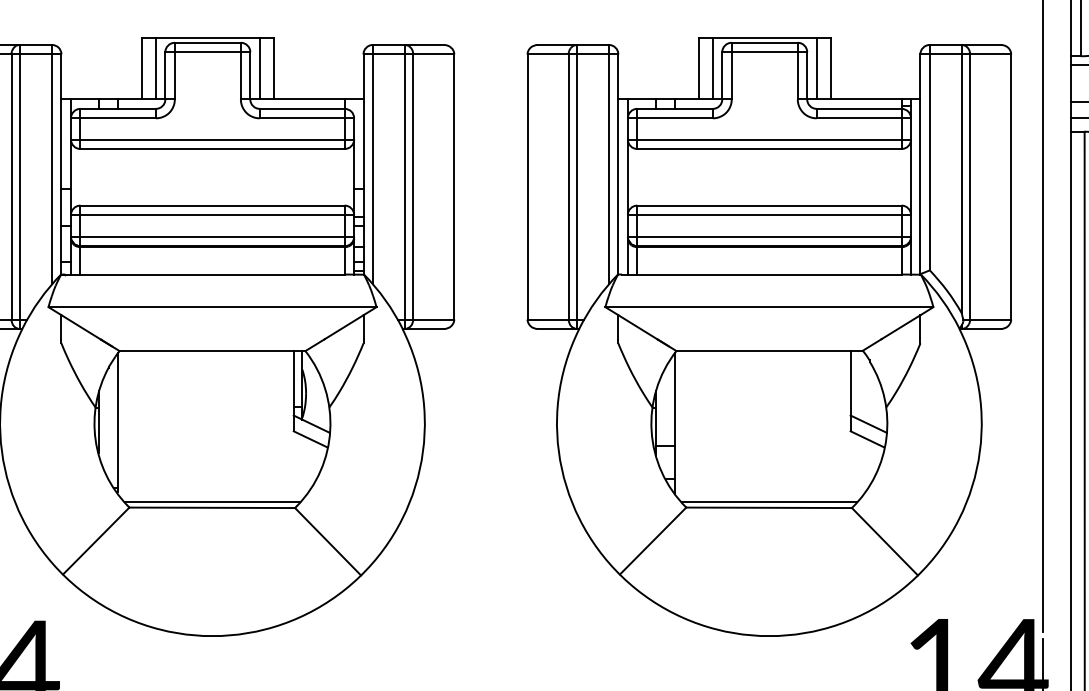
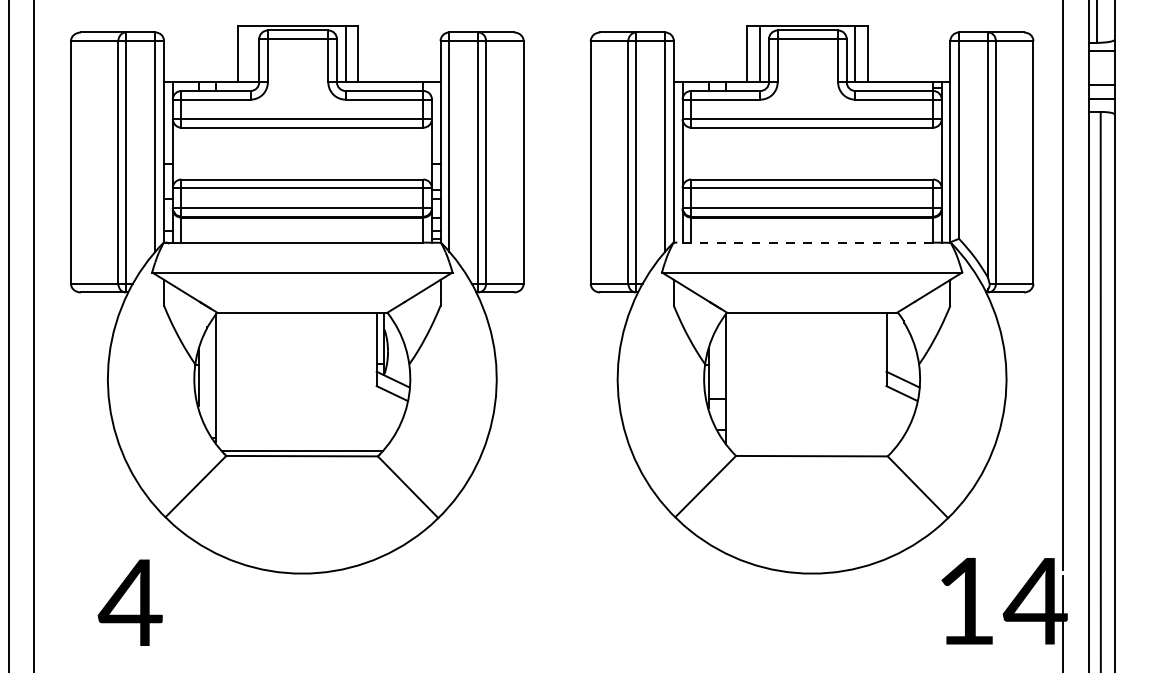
line: (155, 69) -> (250, 54), removed
line: (762, 274) -> (805, 242), solid -> dashed
line: (769, 502) -> (812, 451), removed

